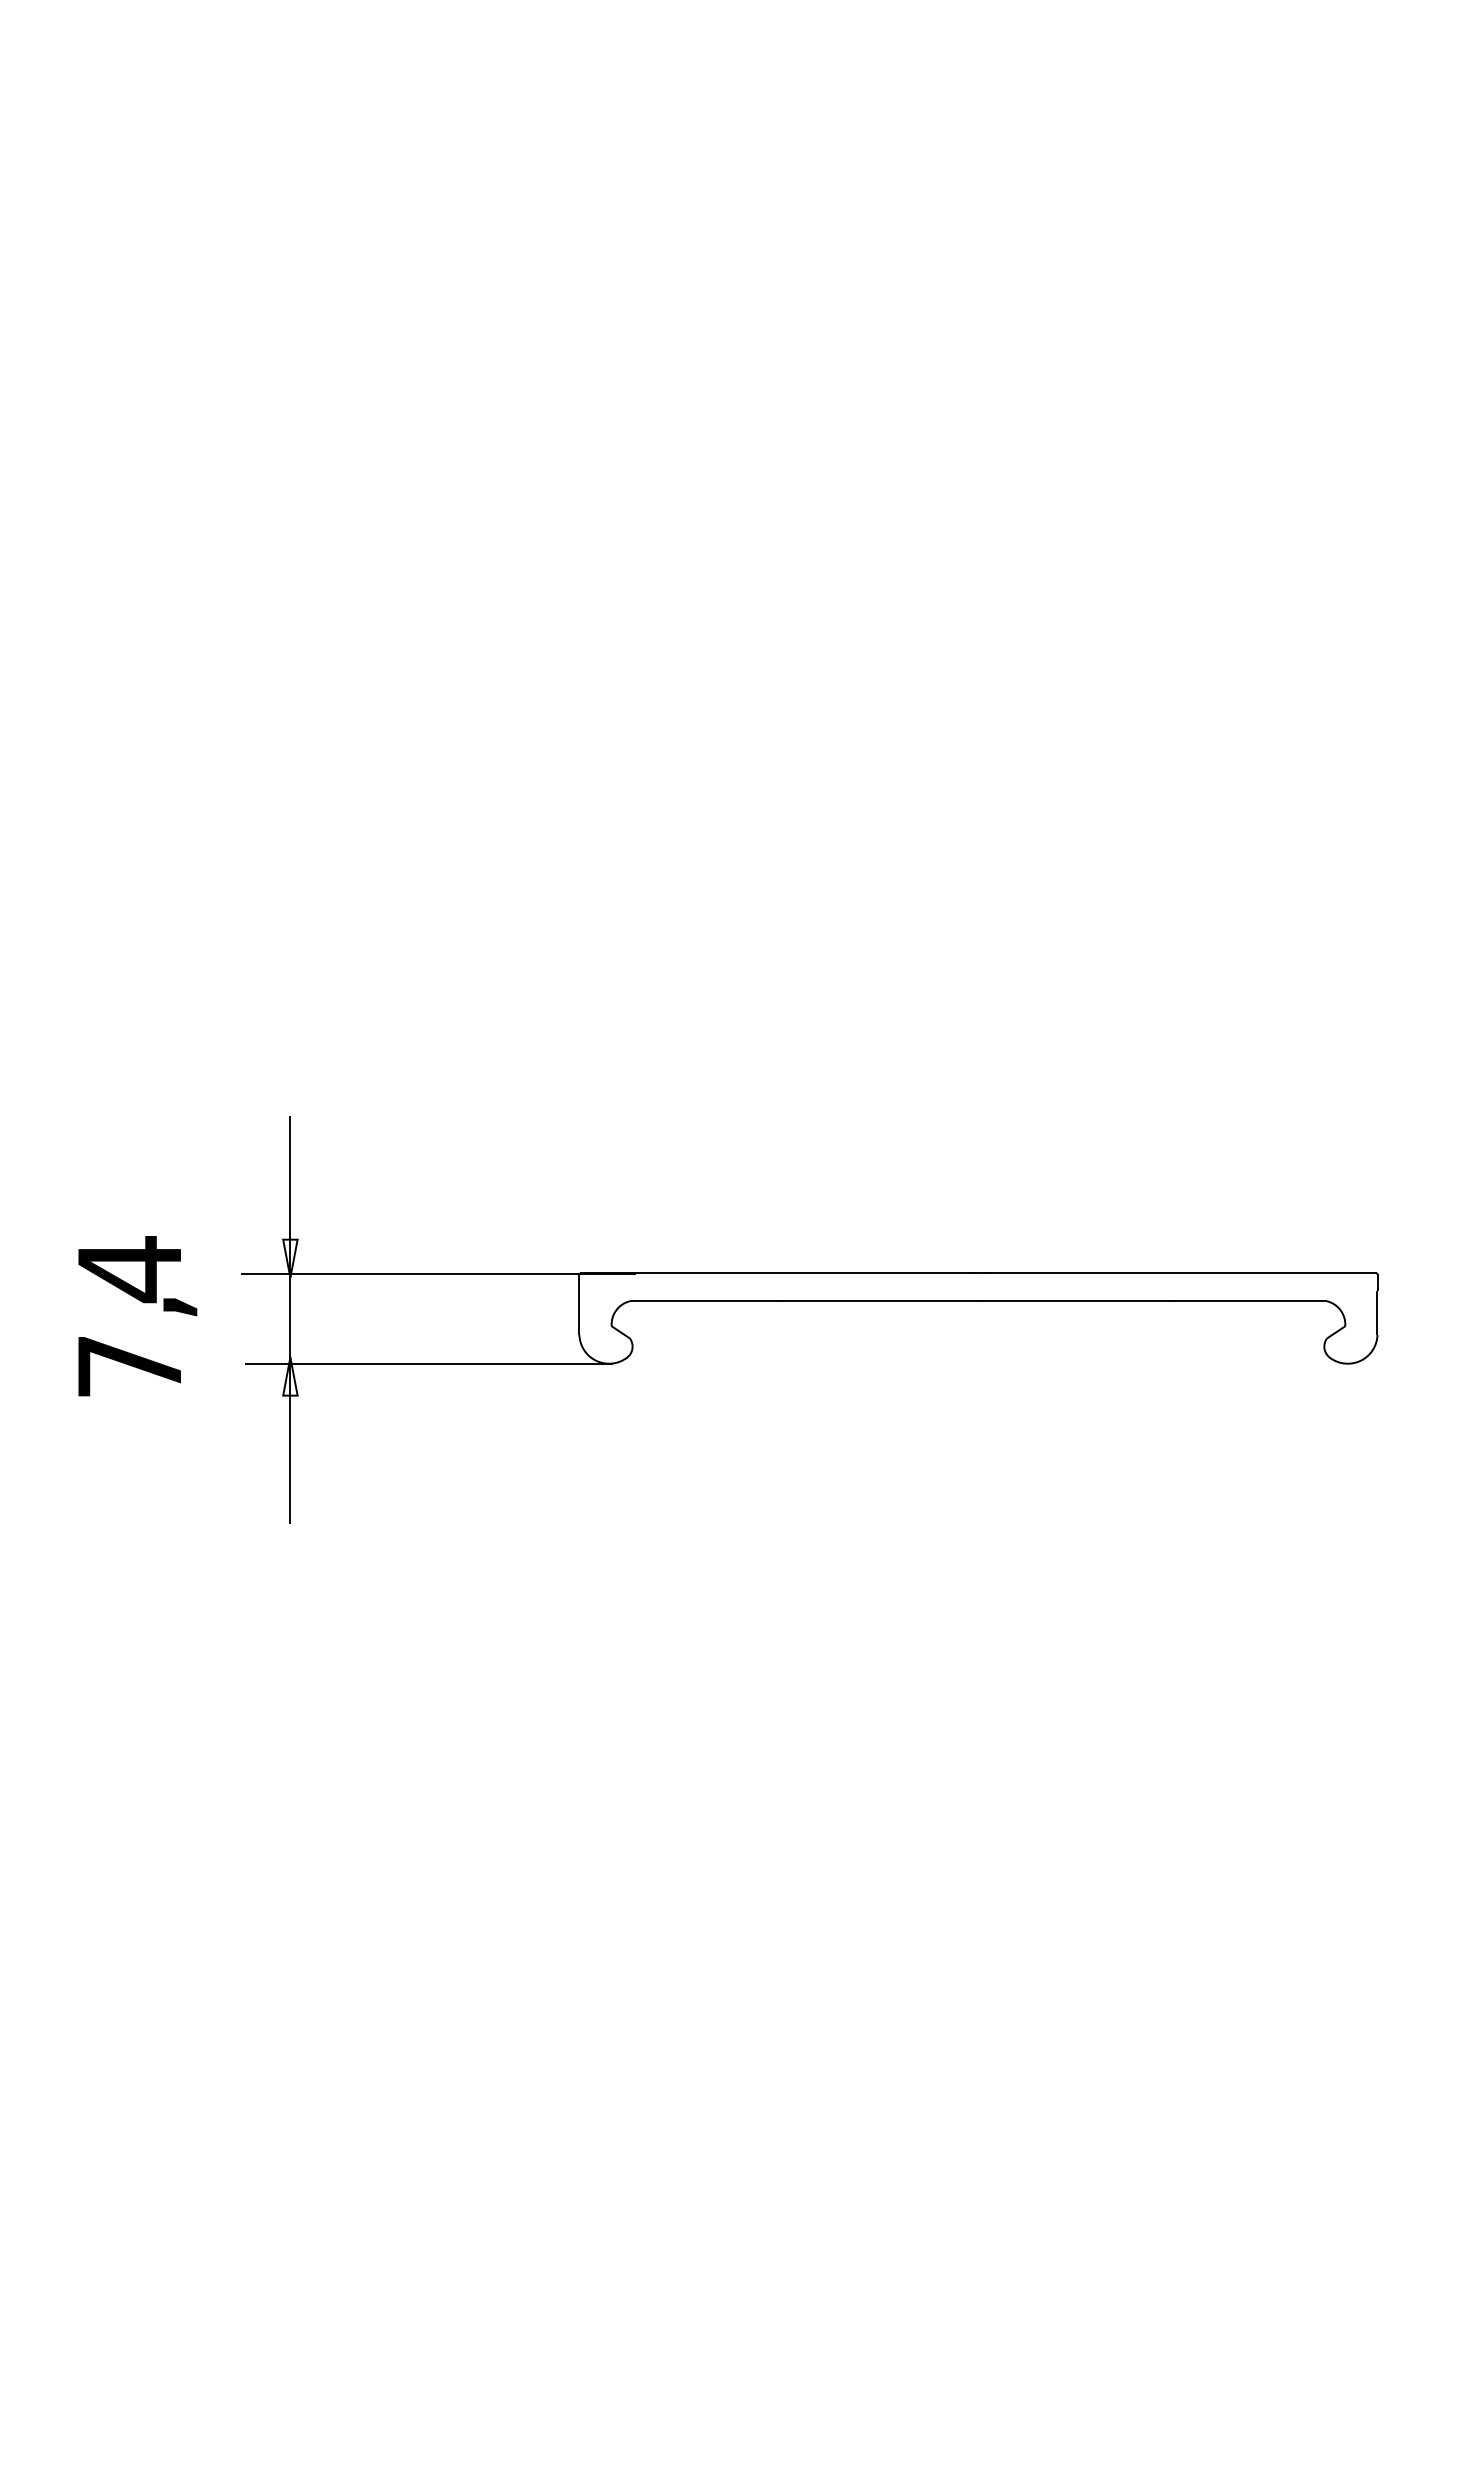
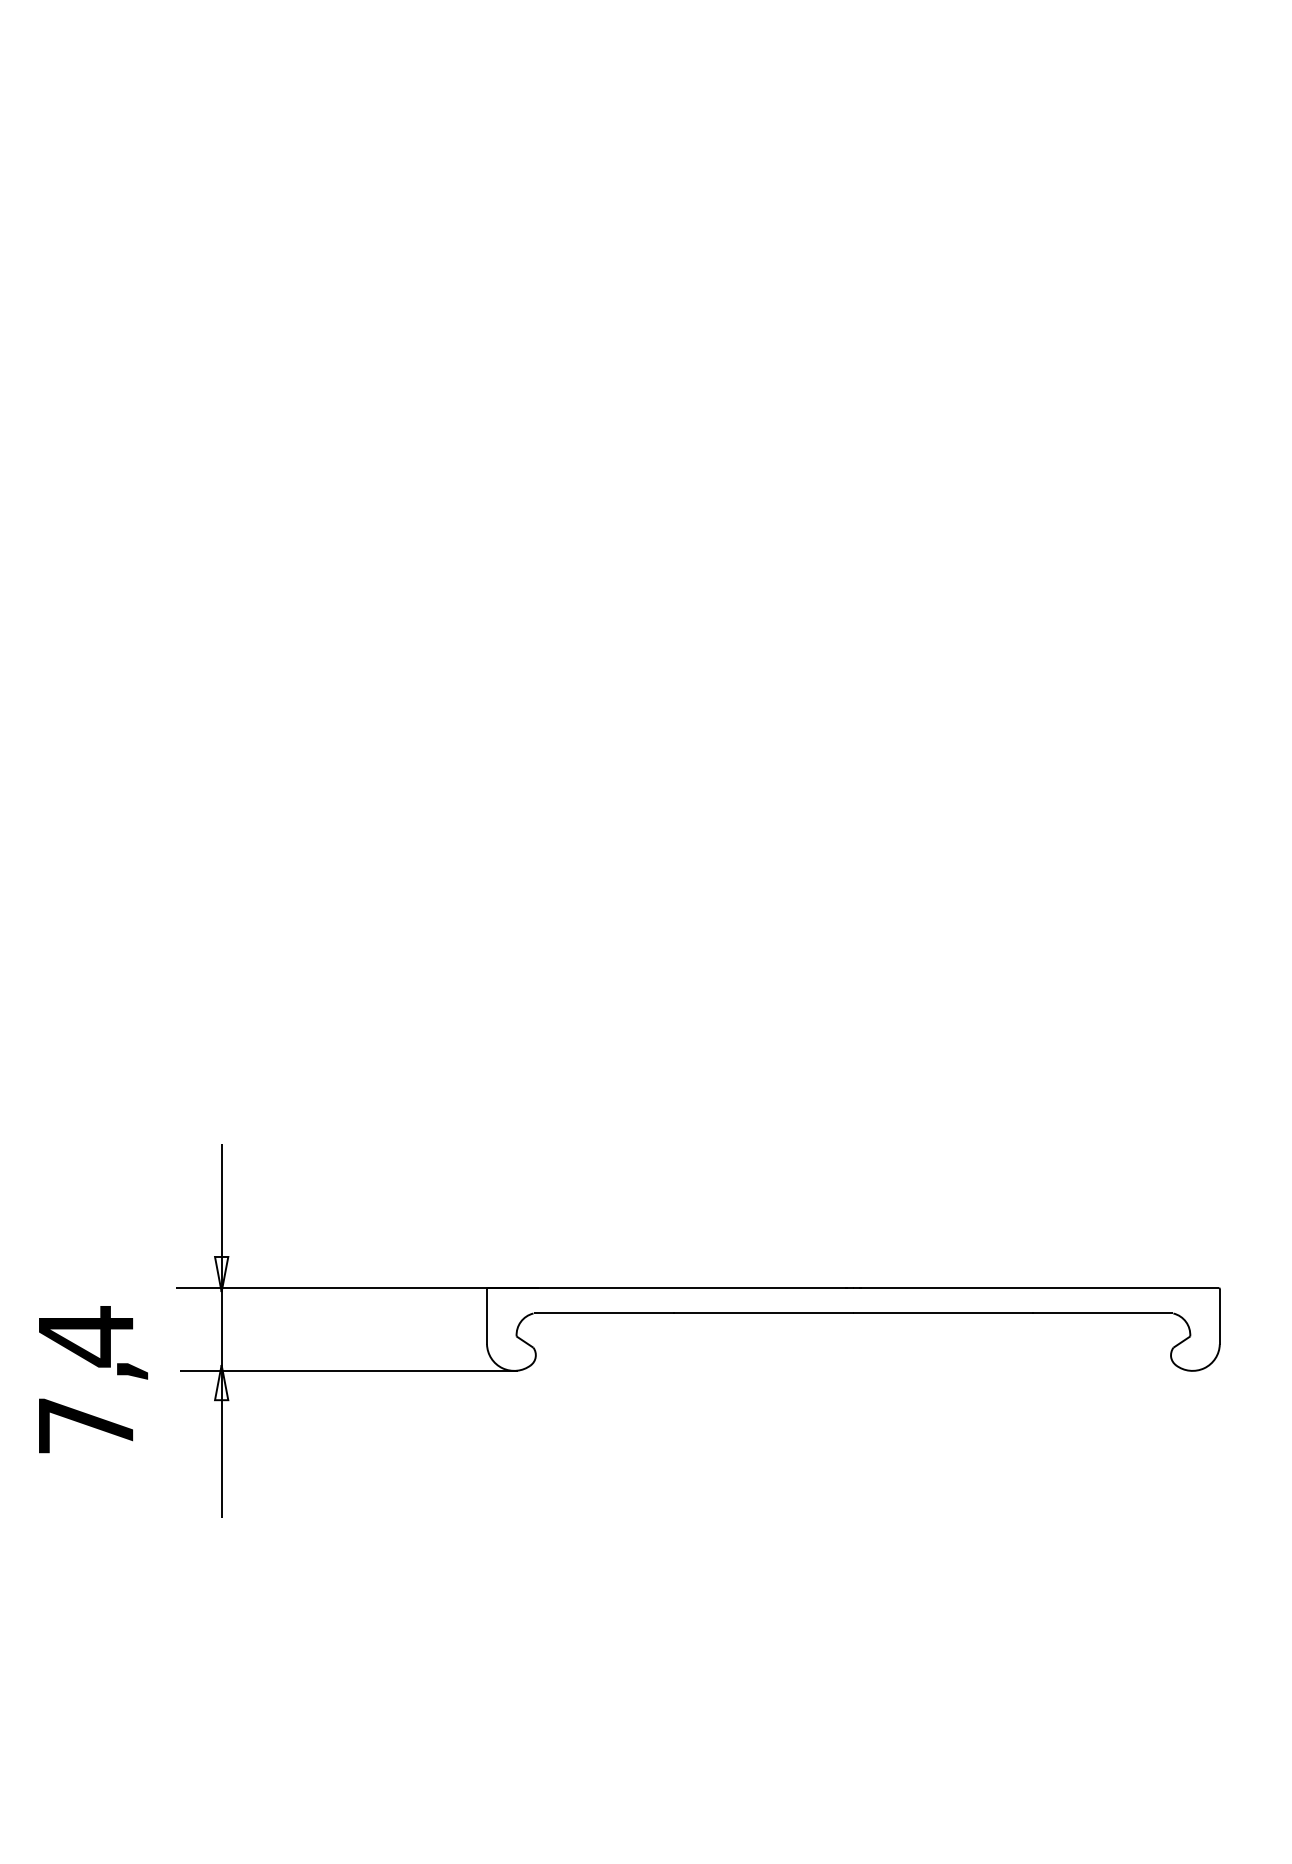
text: (137, 1316) -> (93, 1379), moved

